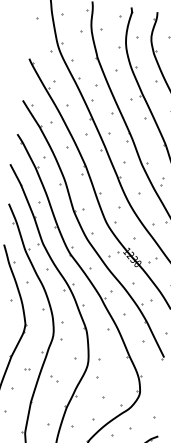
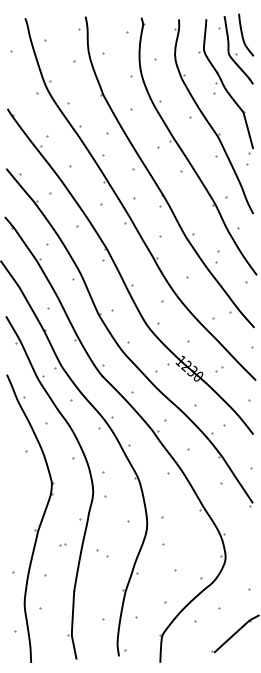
part: (153, 260) -> (219, 369), size x0.62

